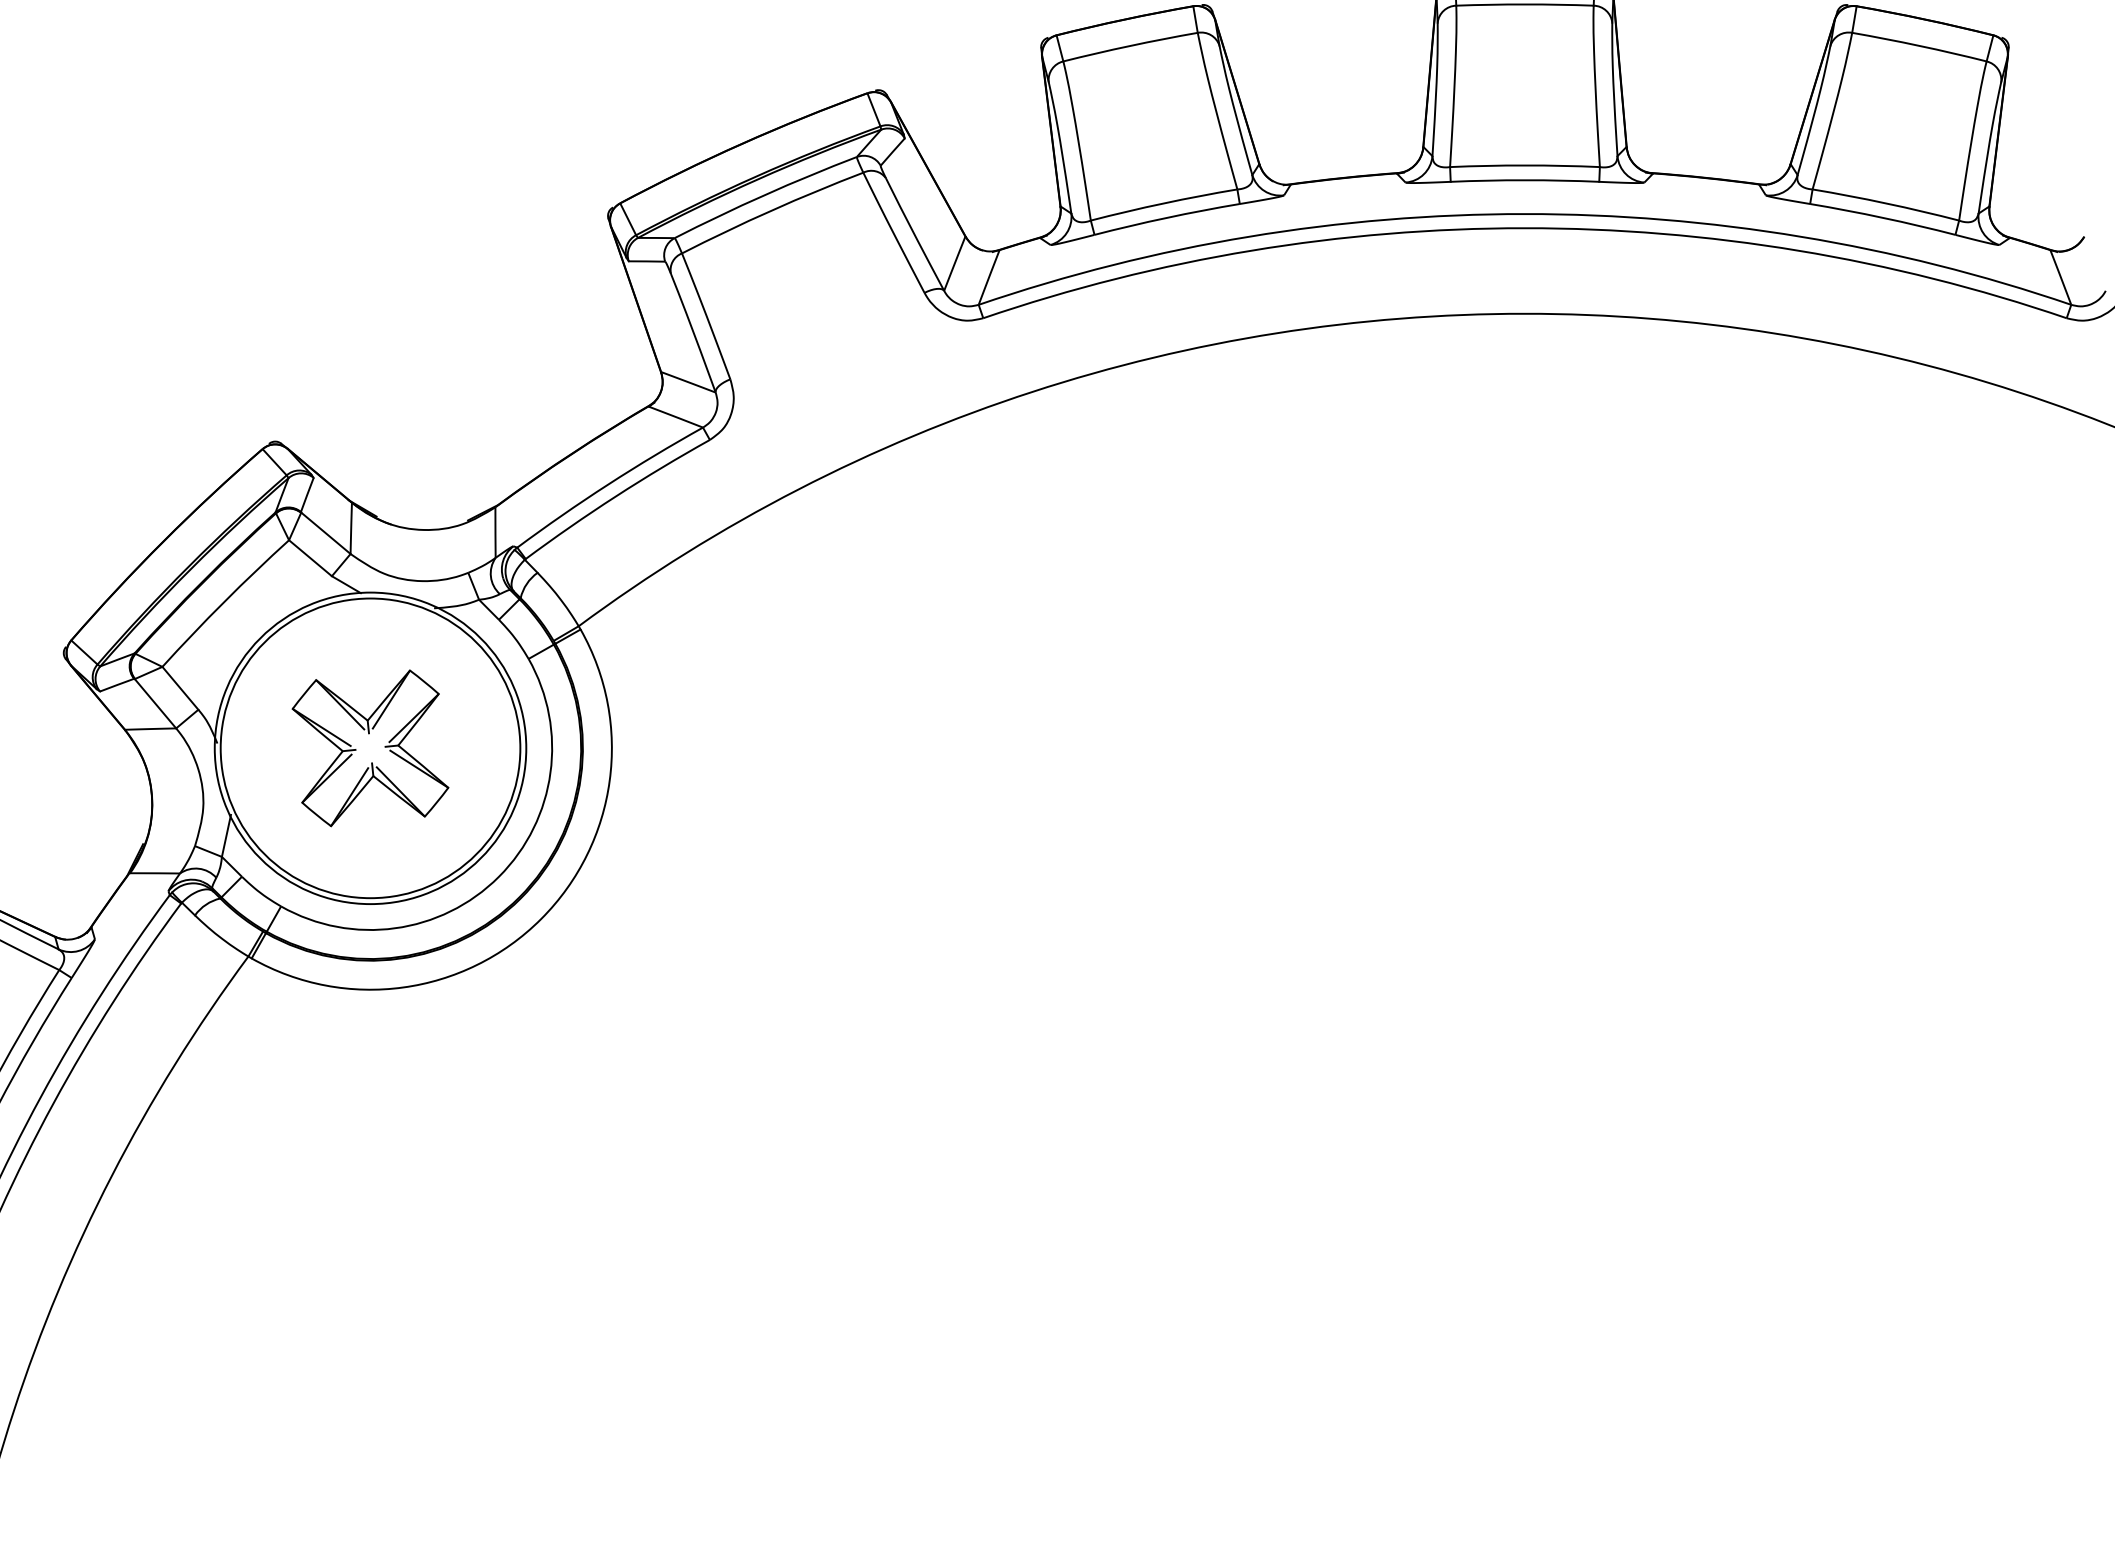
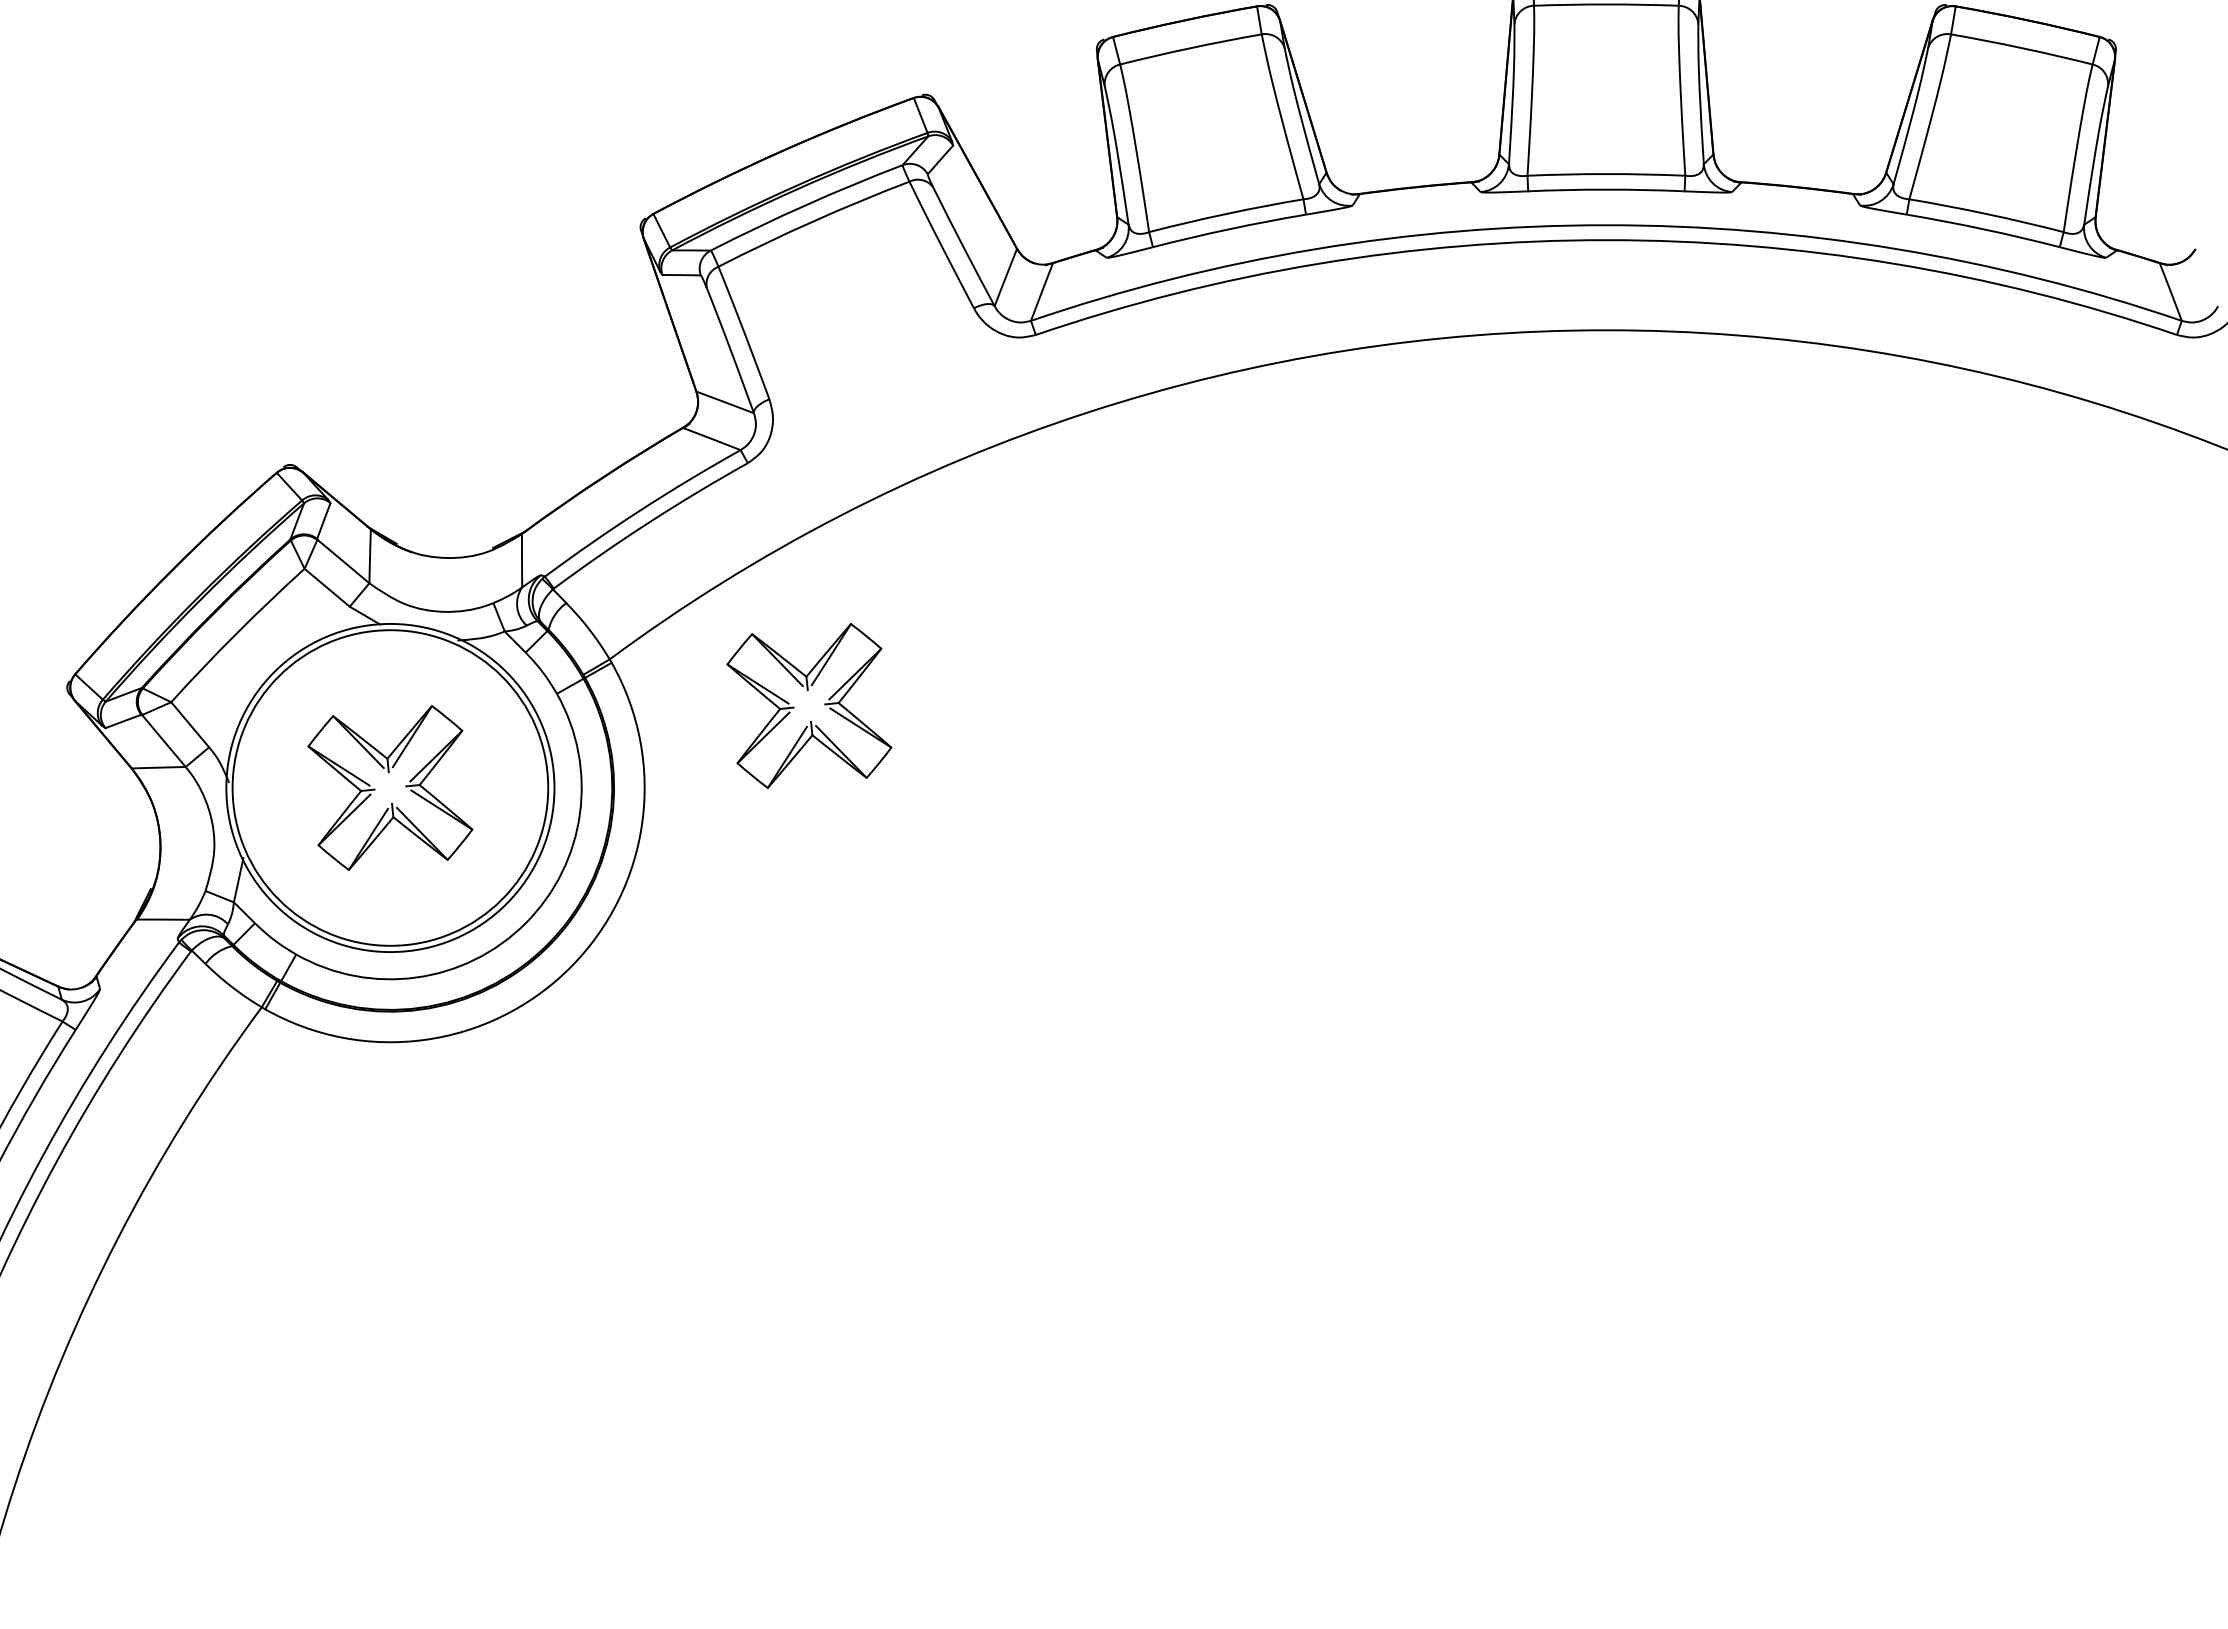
part: (768, 670) -> (809, 705), added

